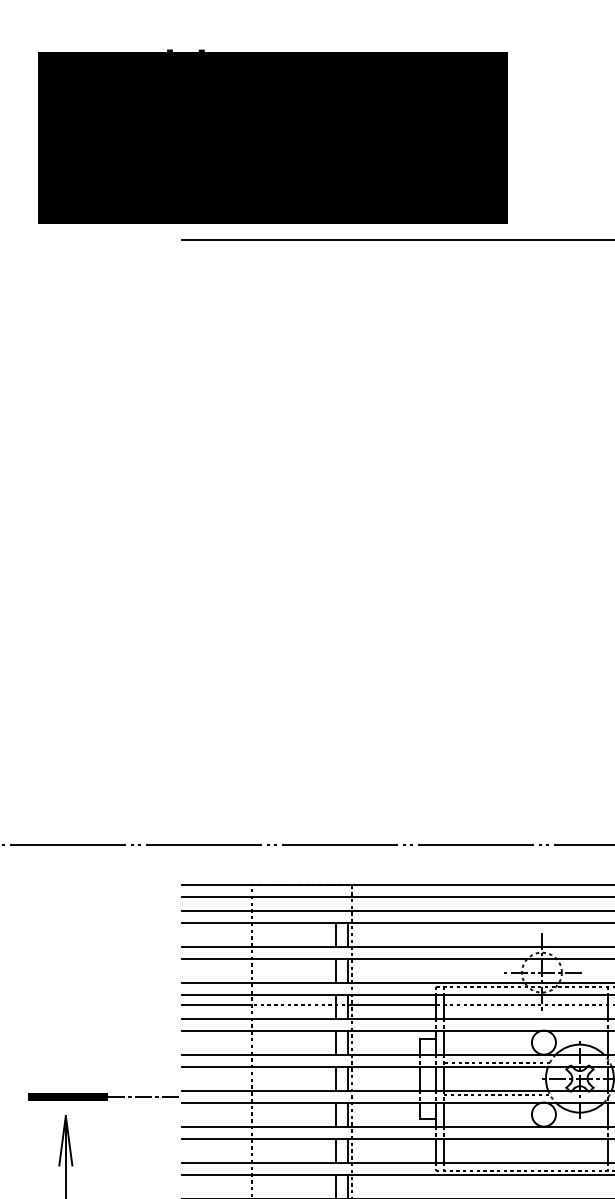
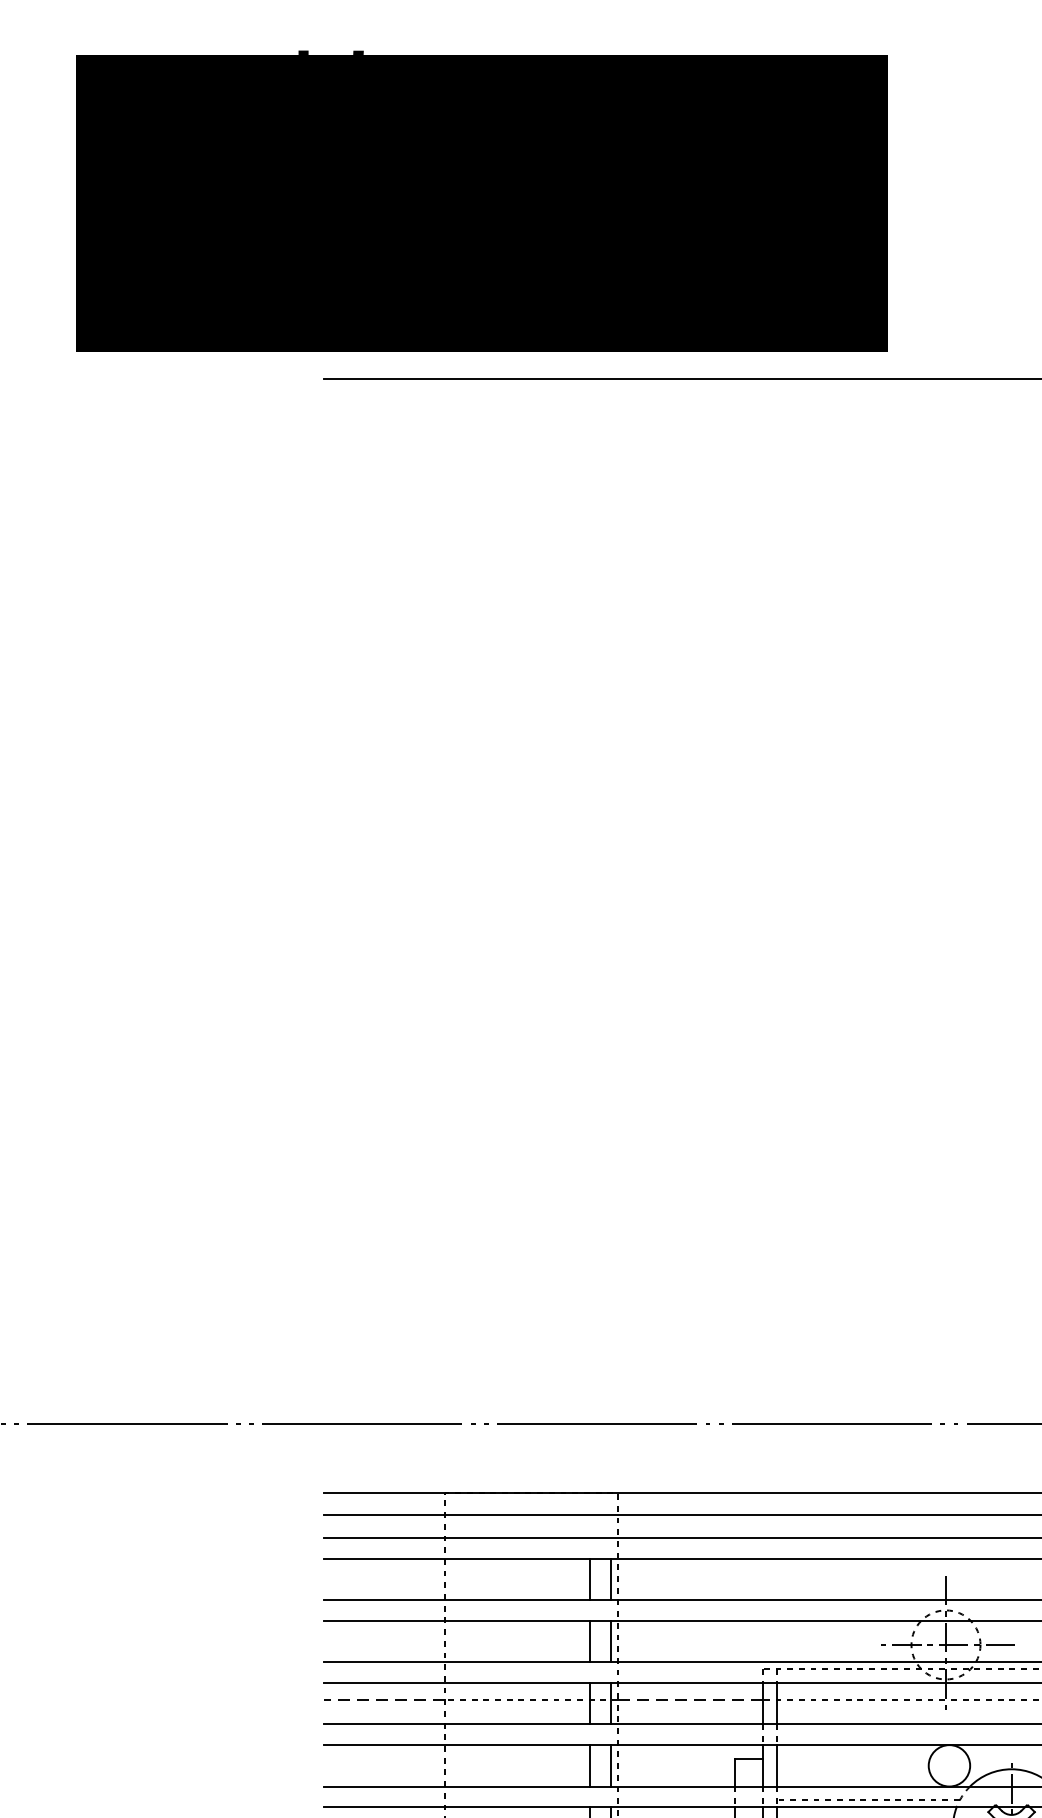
line: (217, 1004) -> (385, 1699), solid -> dashed
line: (393, 1004) -> (689, 1699), solid -> dashed

